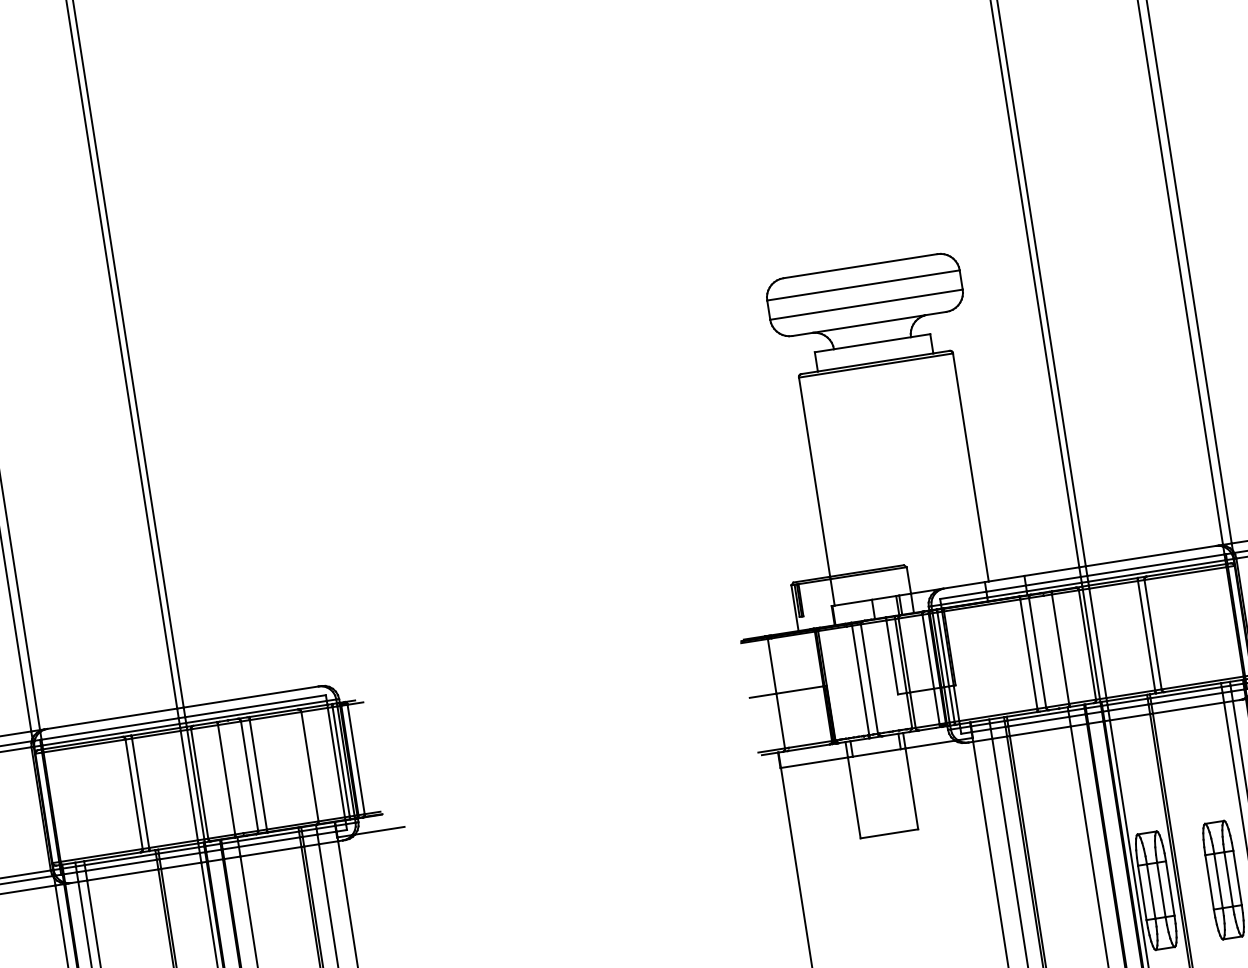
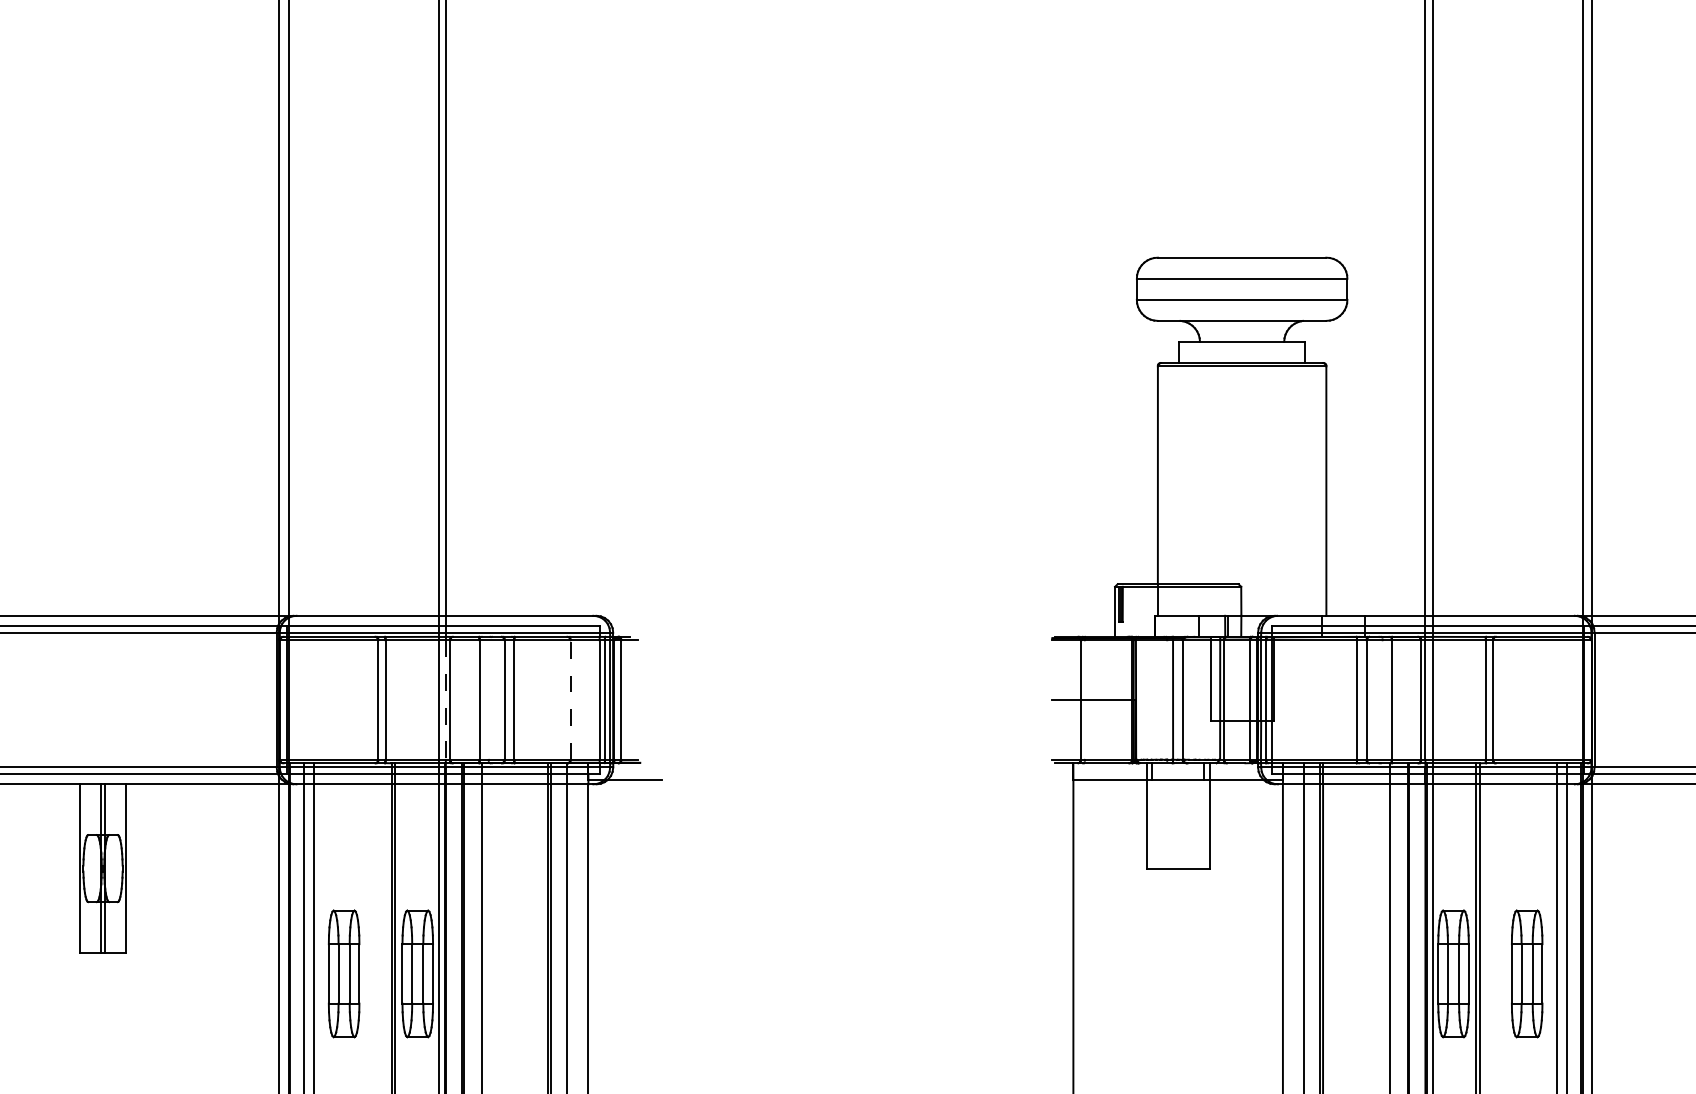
line: (309, 767) -> (570, 700), solid -> dashed
line: (195, 785) -> (445, 700), solid -> dashed

